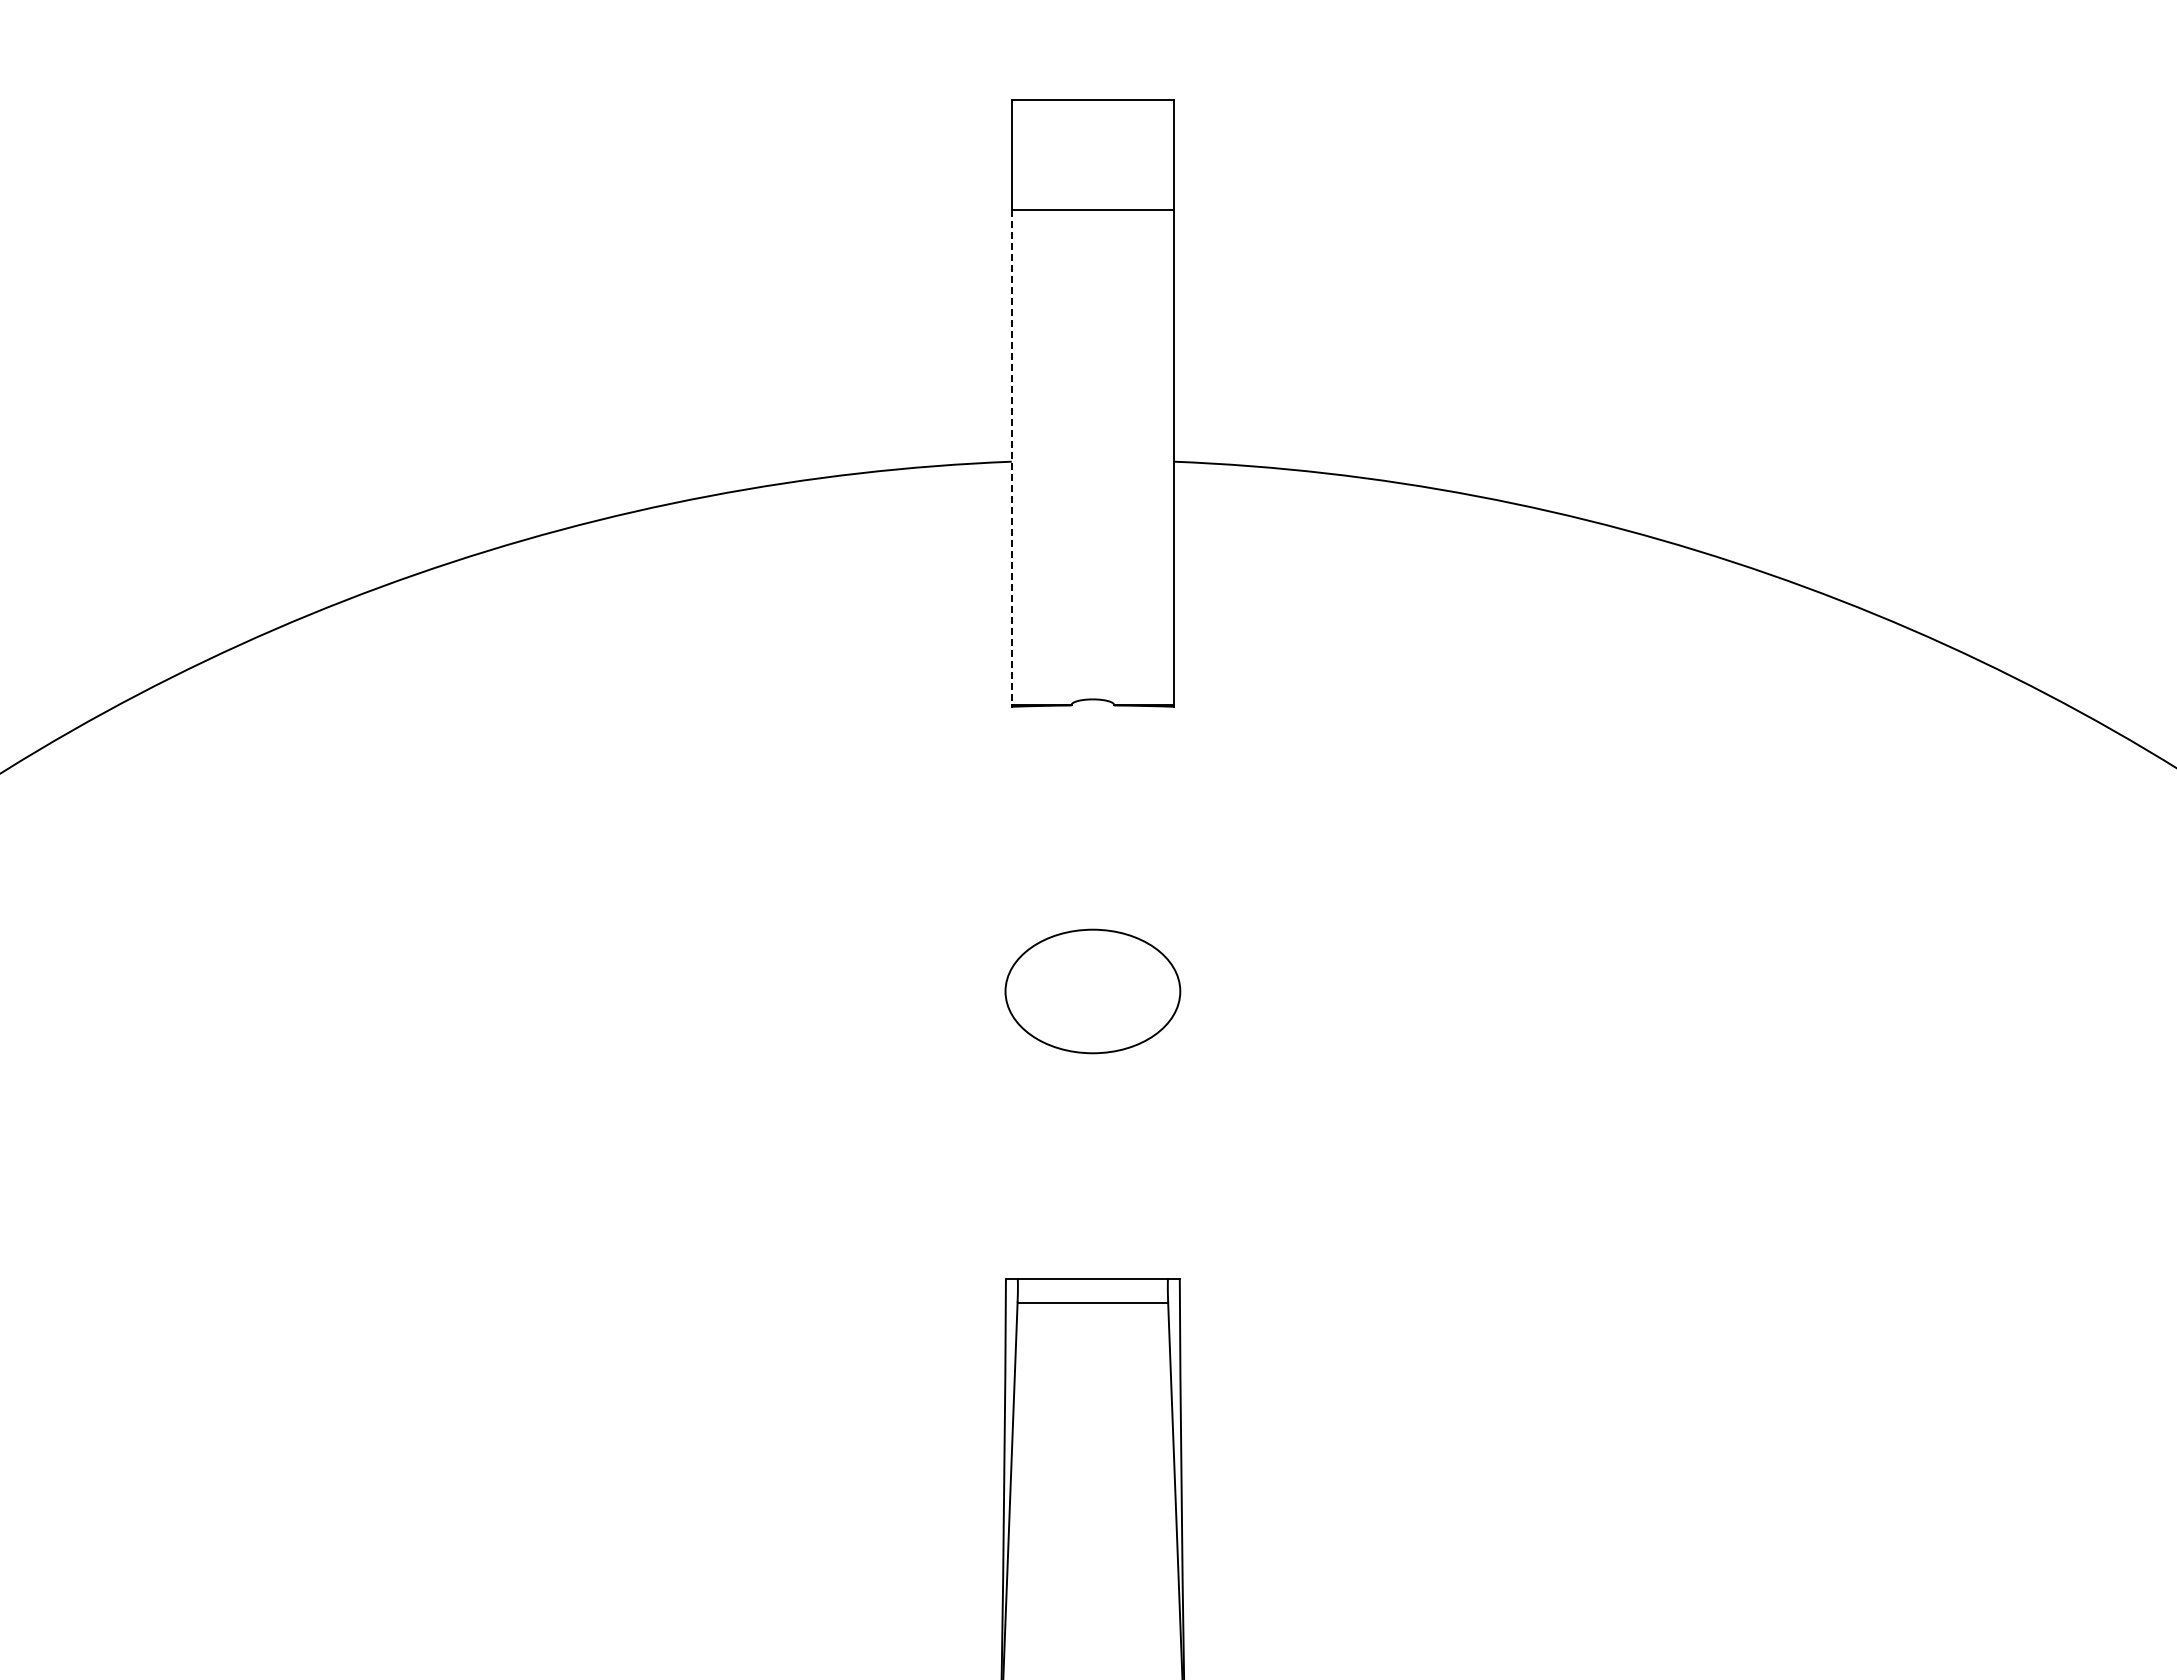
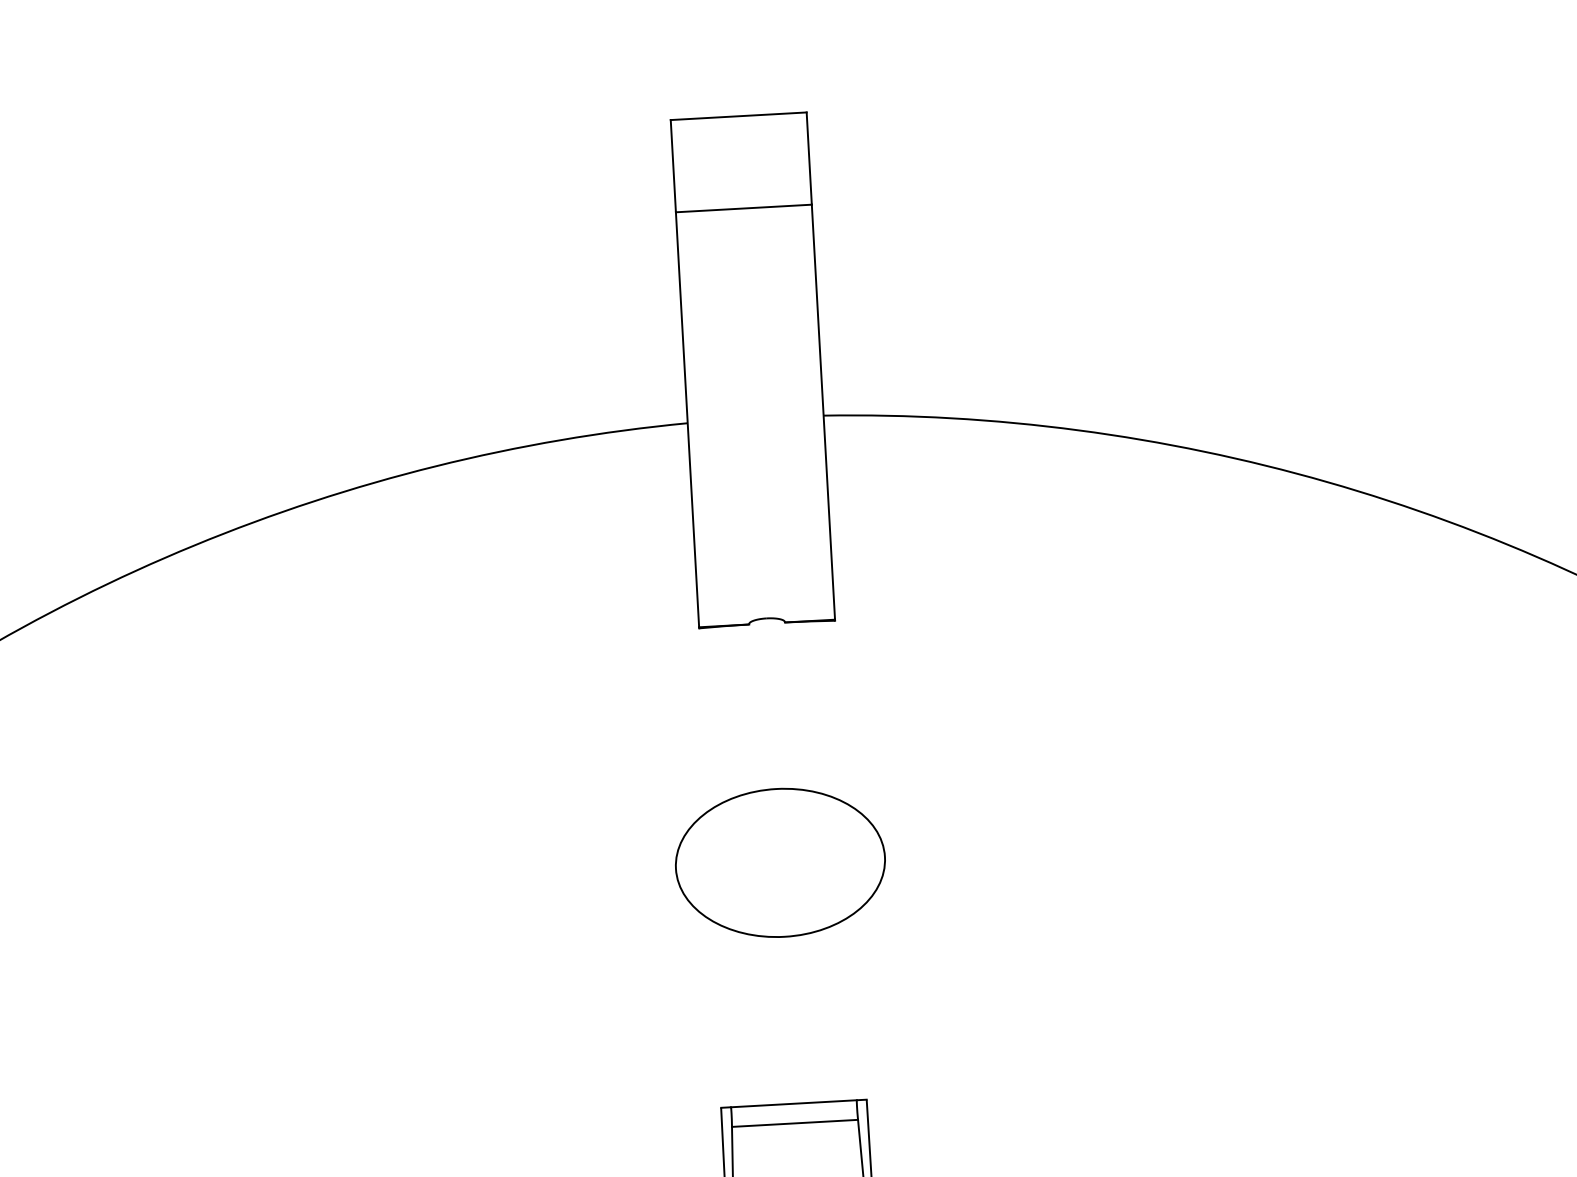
line: (1011, 457) -> (687, 419), dashed -> solid
part: (1092, 991) -> (780, 862), size x1.43

